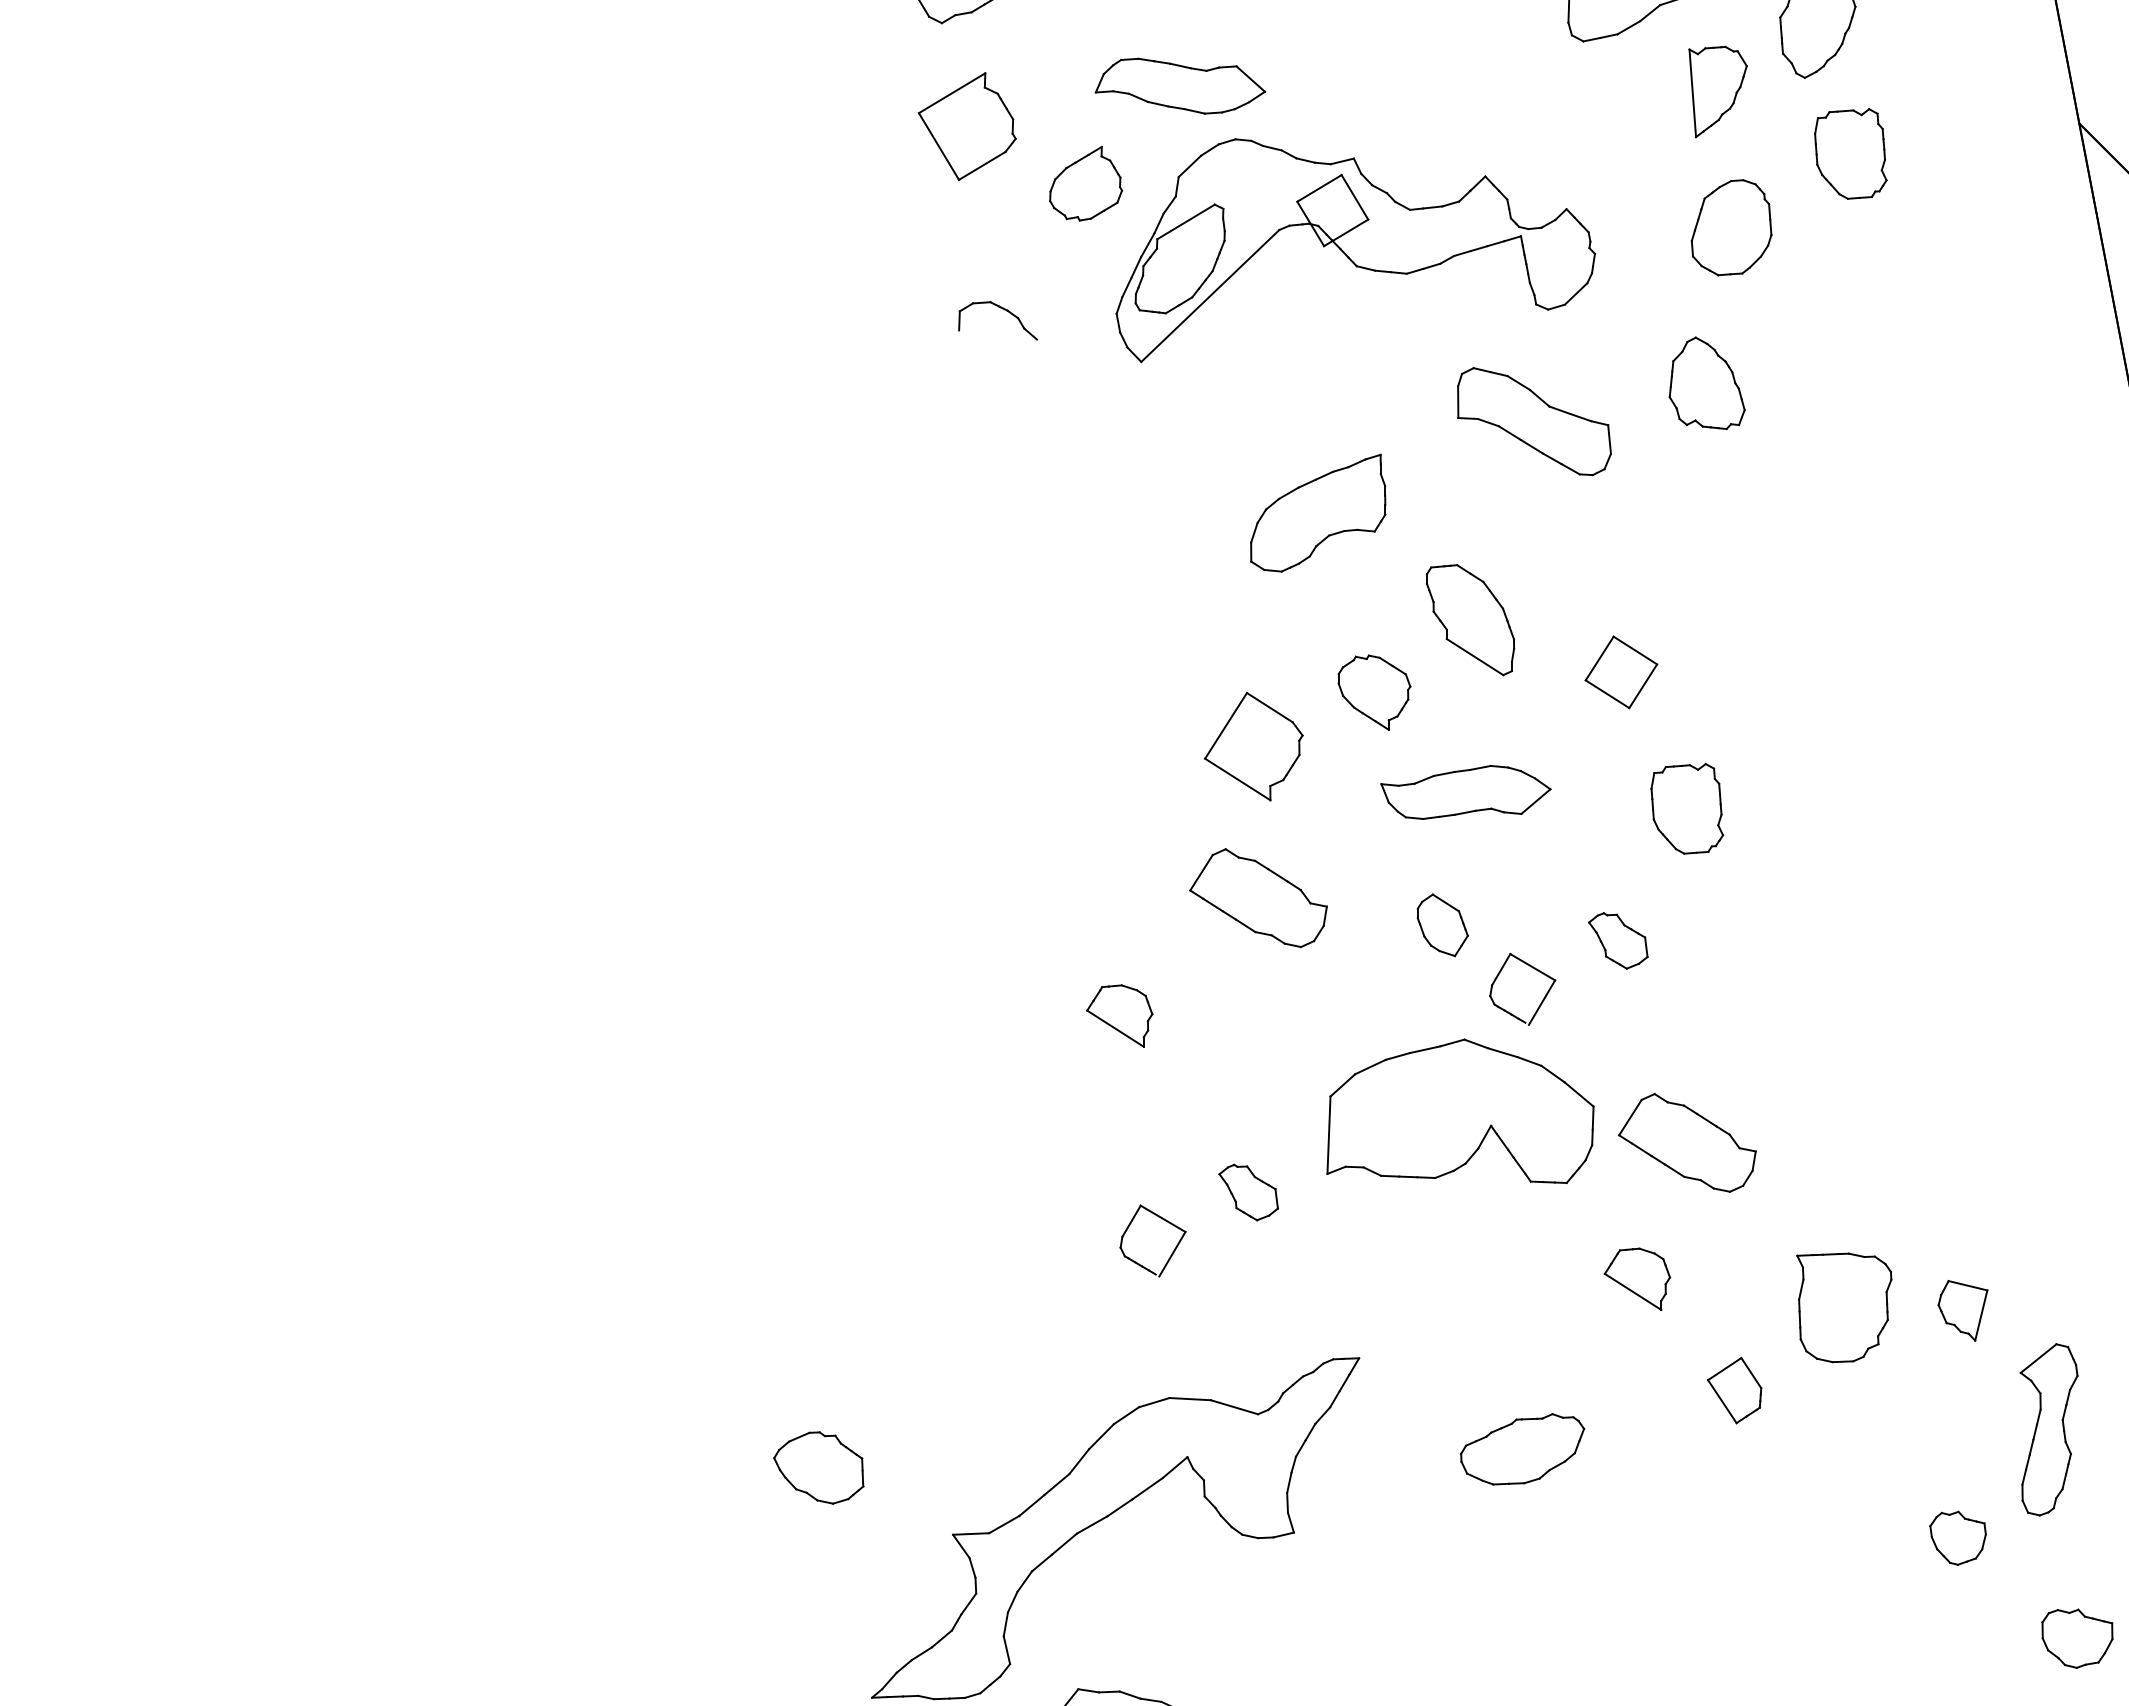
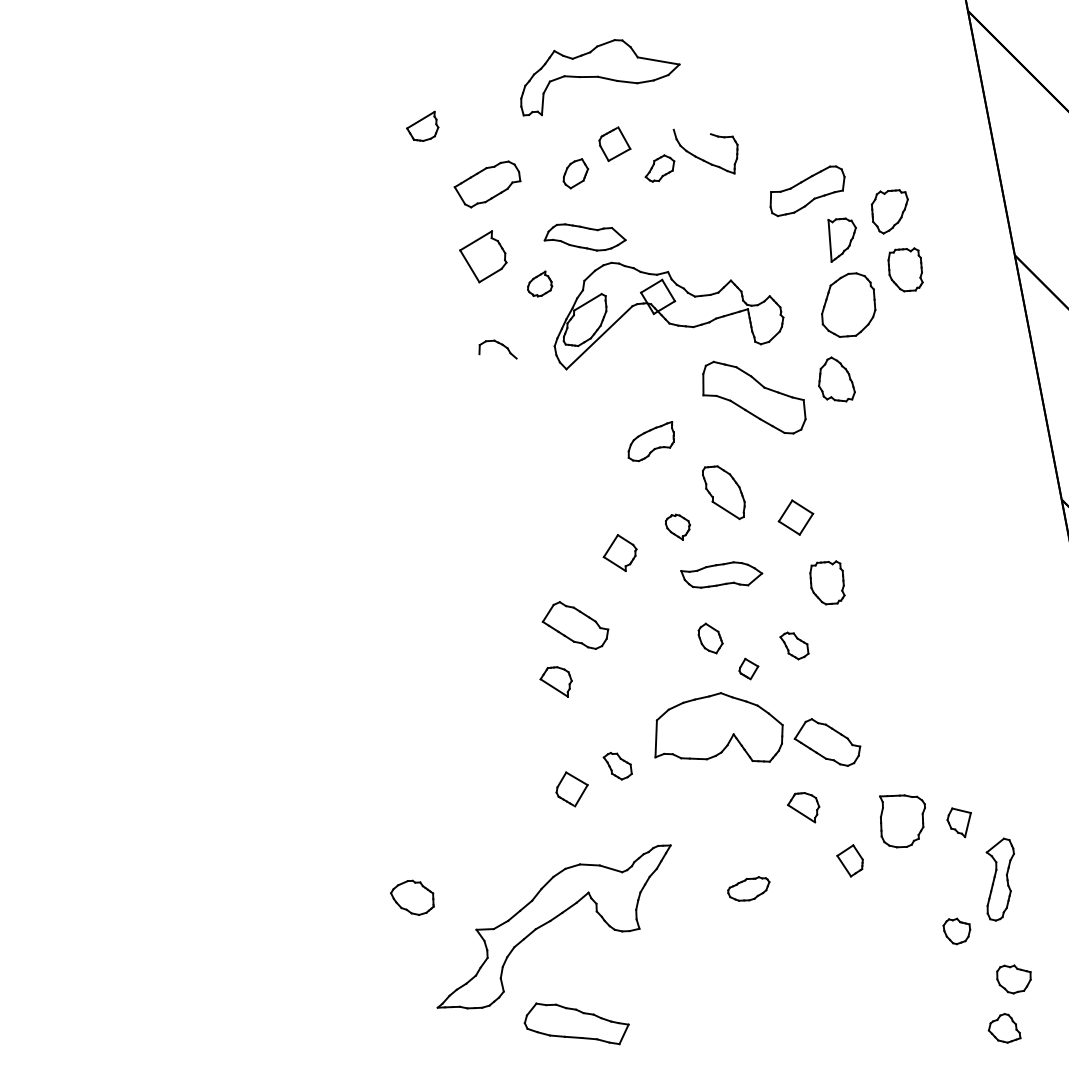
part: (1084, 182) -> (539, 283), size x0.7
part: (1731, 226) -> (848, 304), size x1.4
part: (1534, 421) -> (754, 397), size x1.4
part: (1319, 513) -> (651, 441), size x0.7
part: (1373, 690) -> (677, 526), size x0.7
part: (1252, 745) -> (619, 552), size x0.7
part: (1258, 898) -> (575, 625), moved
part: (1522, 988) -> (748, 668), size x0.6
part: (1522, 1448) -> (748, 888), size x0.7

